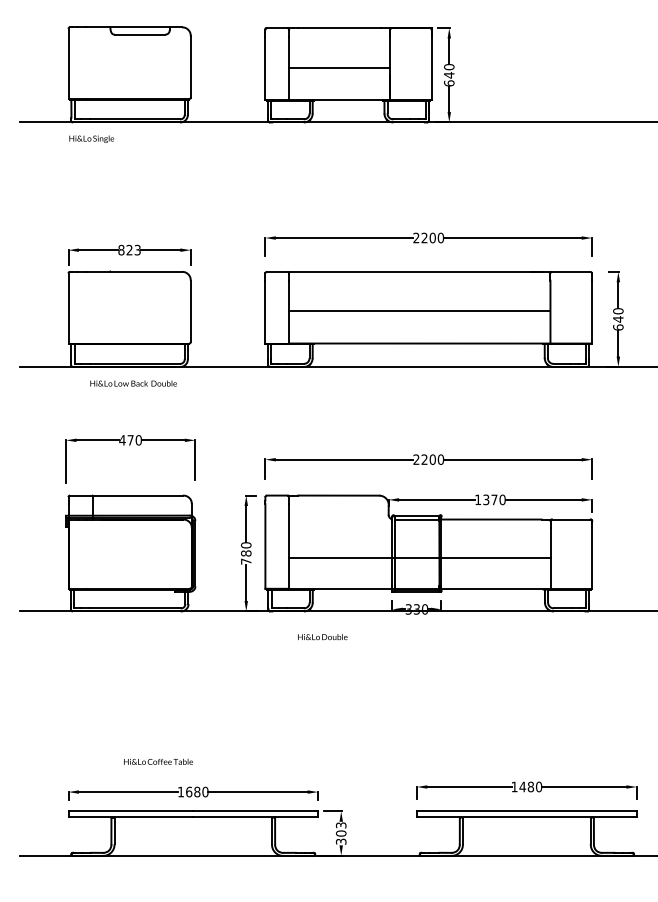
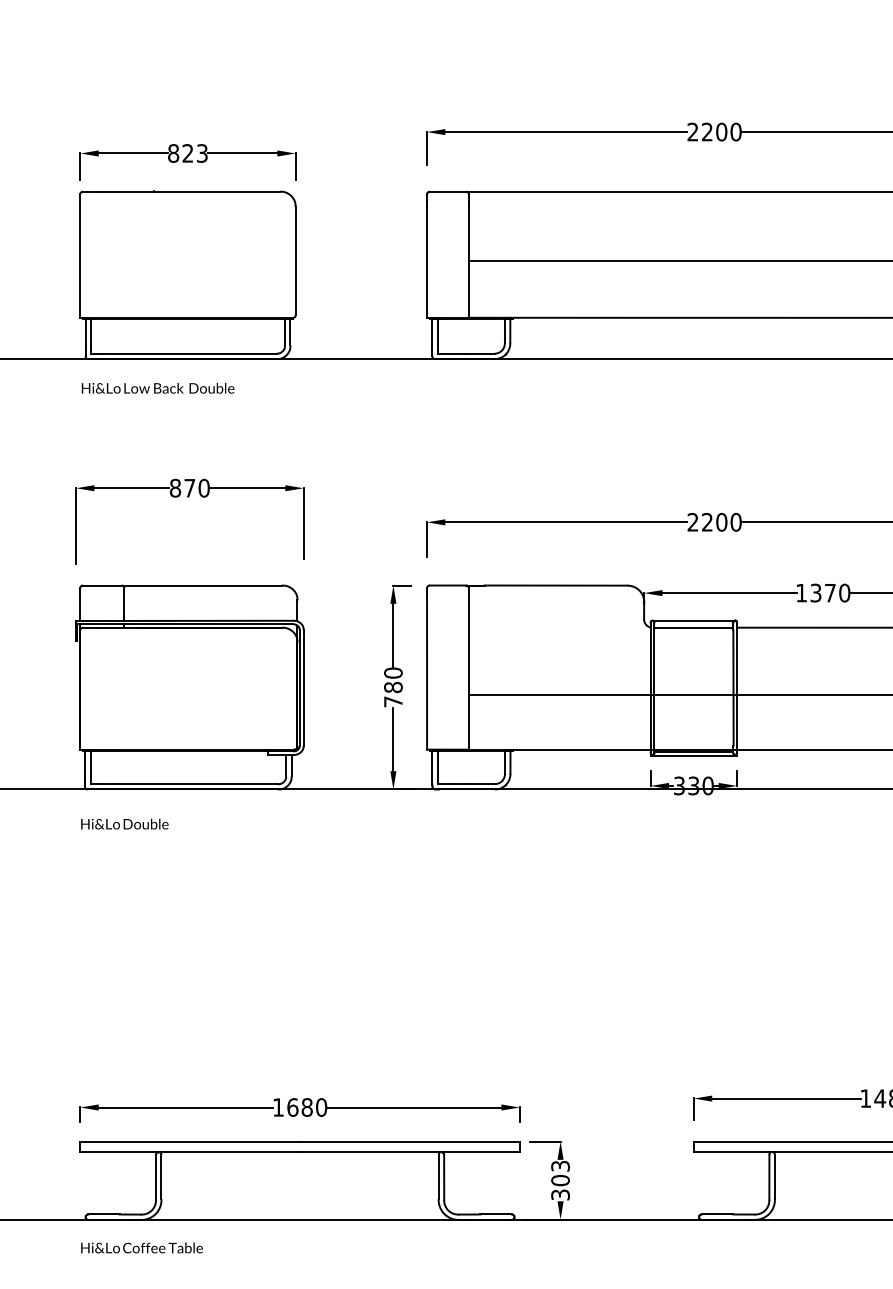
text: (133, 383) -> (157, 388), moved
text: (122, 440) -> (175, 488), 470 -> 870
text: (322, 637) -> (124, 824), moved
text: (158, 761) -> (142, 1247), moved

